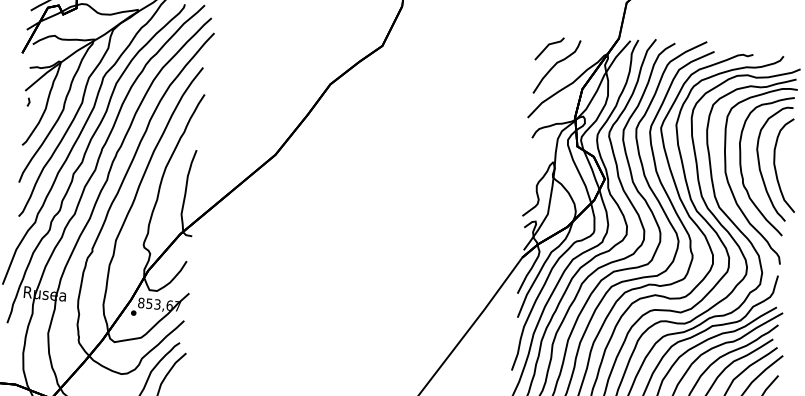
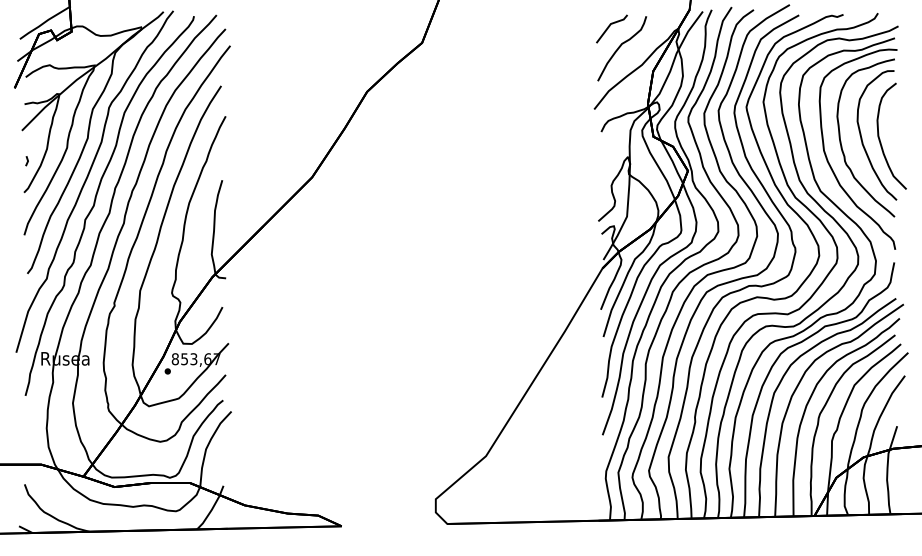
part: (28, 102) -> (26, 161), moved

